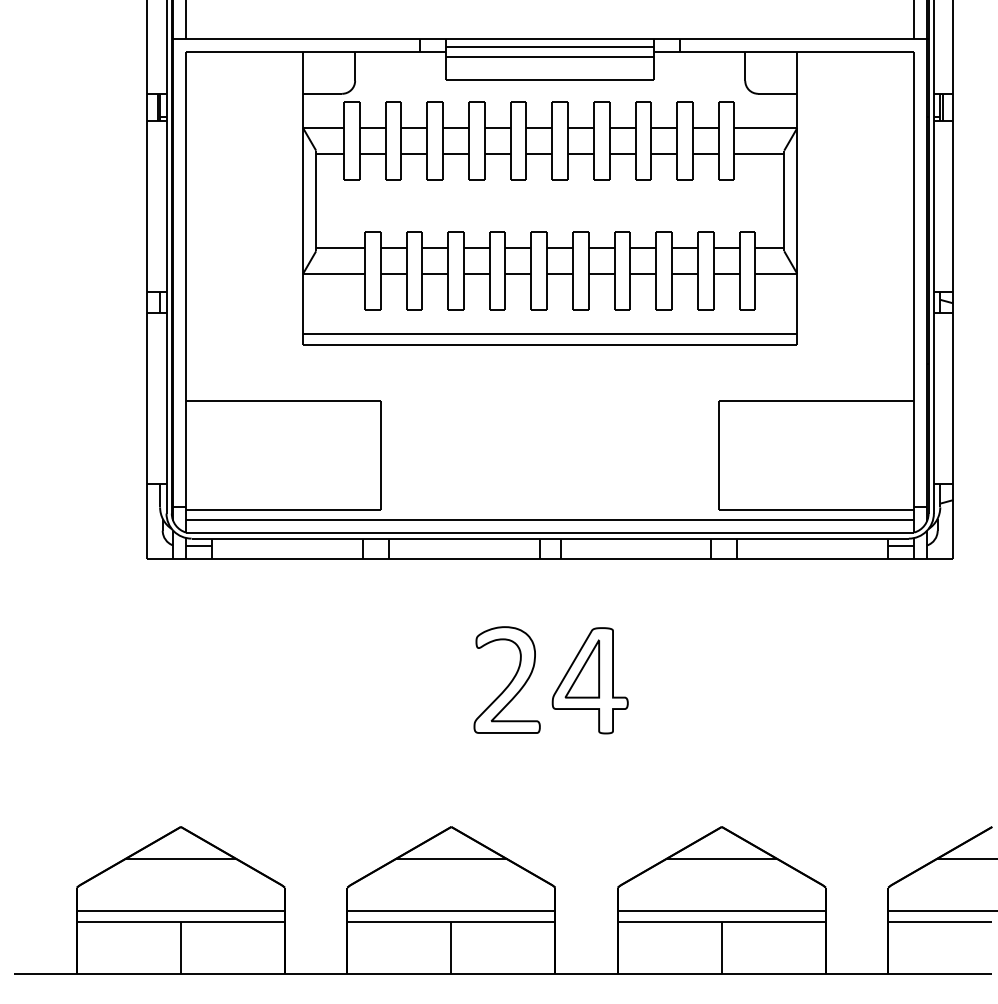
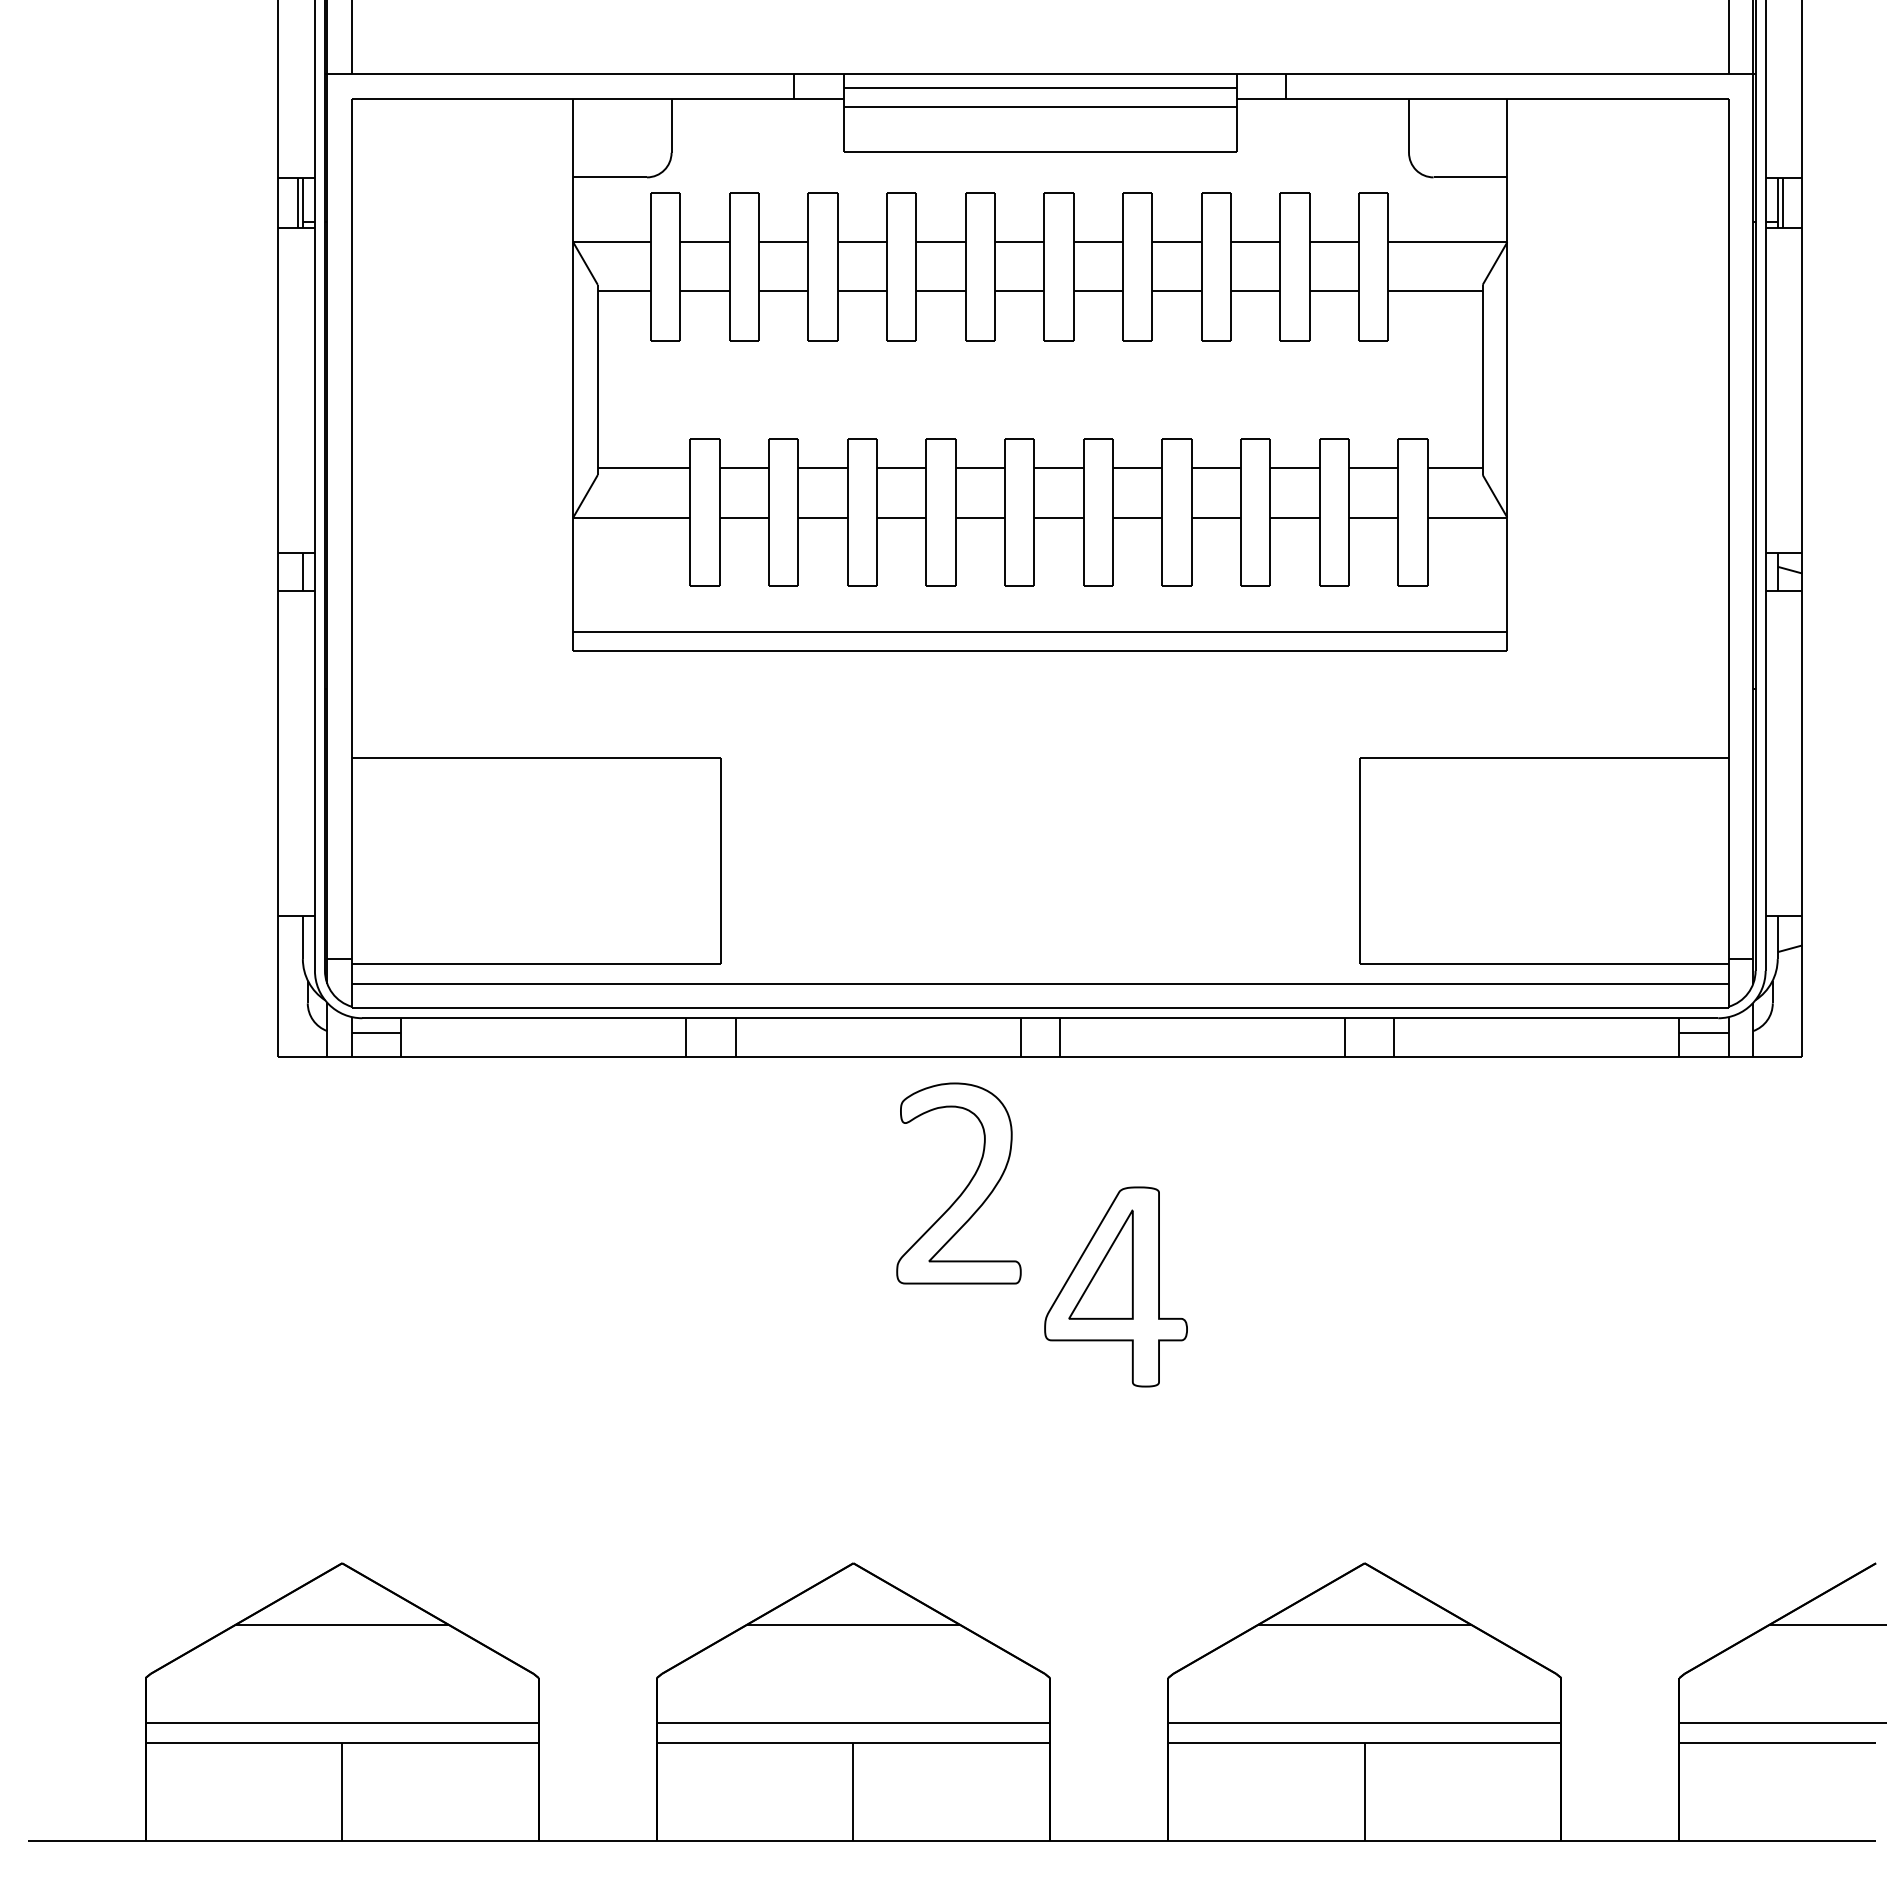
part: (506, 679) -> (957, 1182), moved

